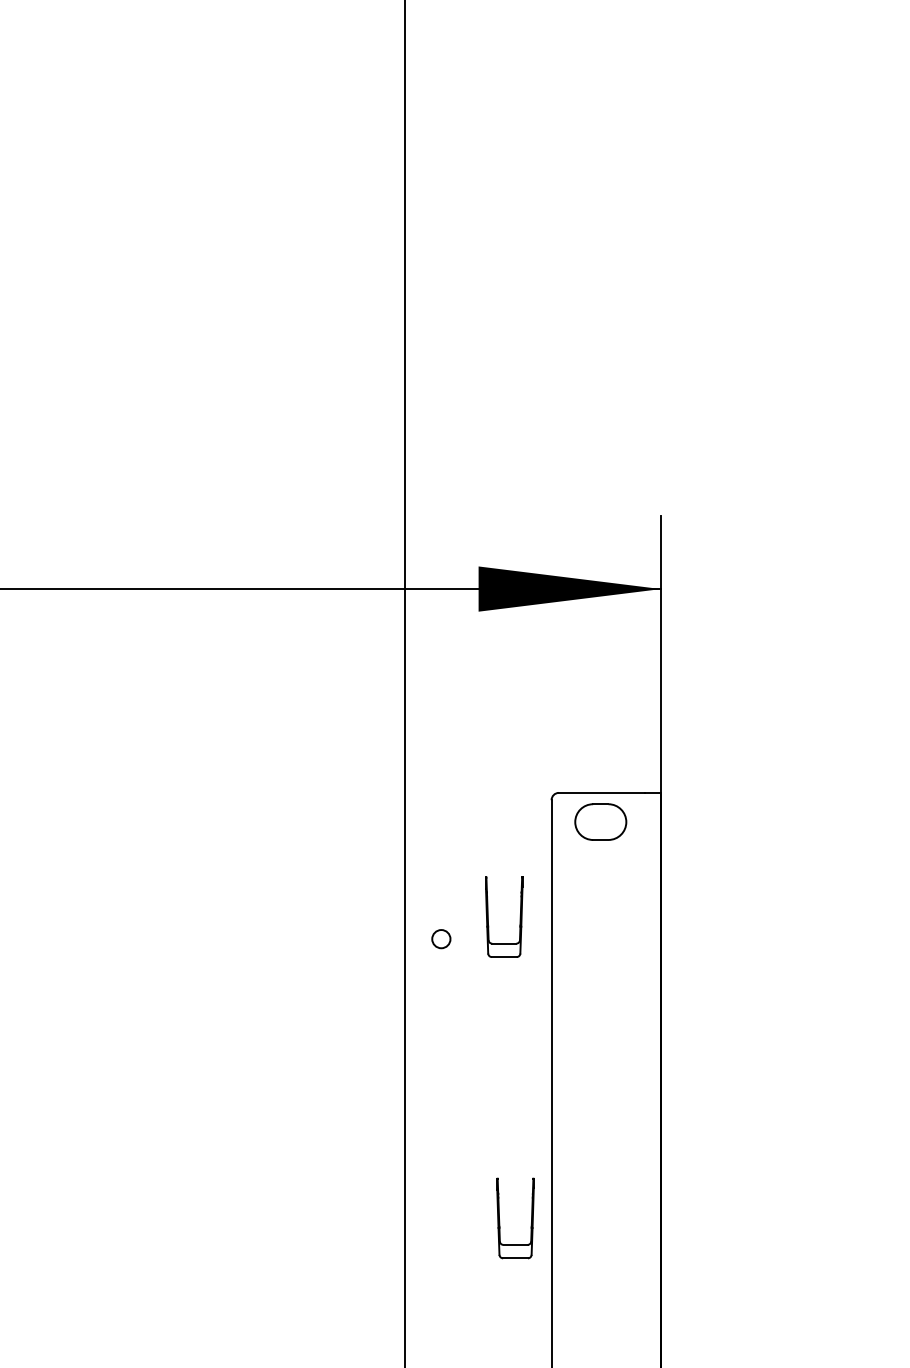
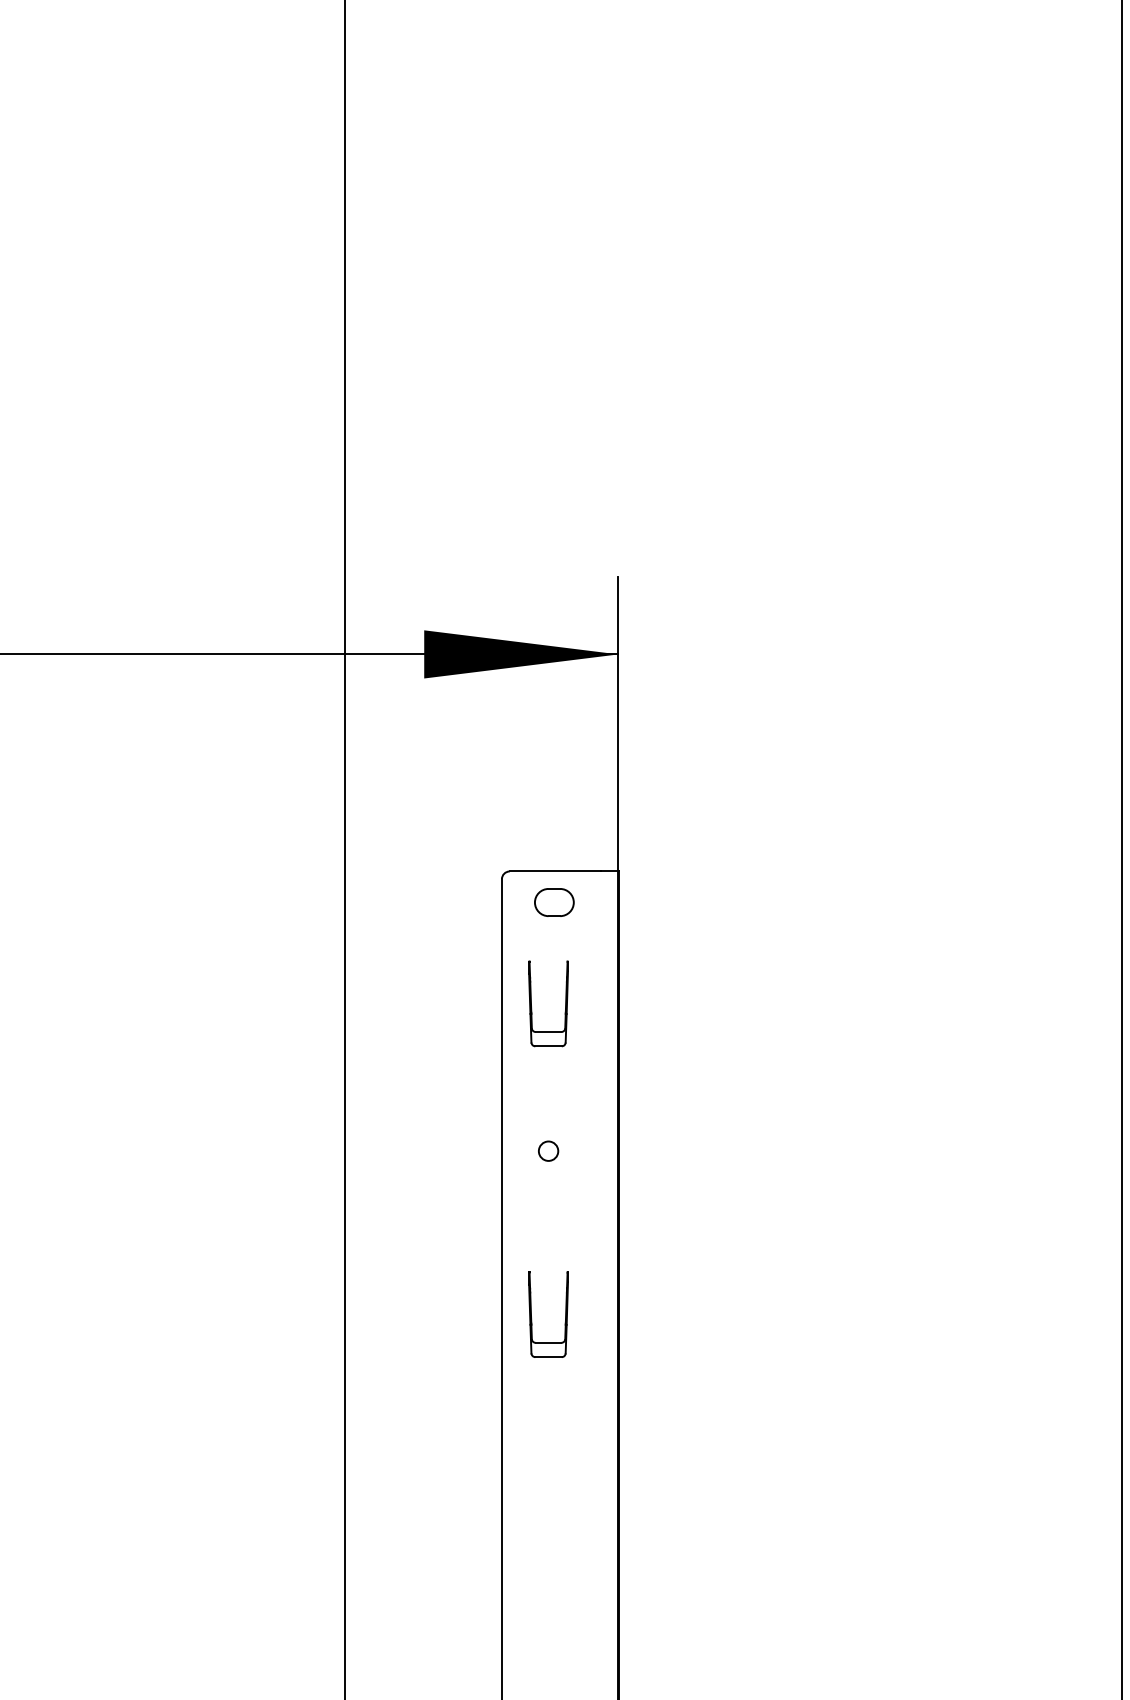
part: (600, 822) -> (554, 902), size x0.71
part: (489, 921) -> (532, 1008), moved
circle: (441, 938) -> (548, 1150), moved
part: (500, 1222) -> (532, 1319), moved

